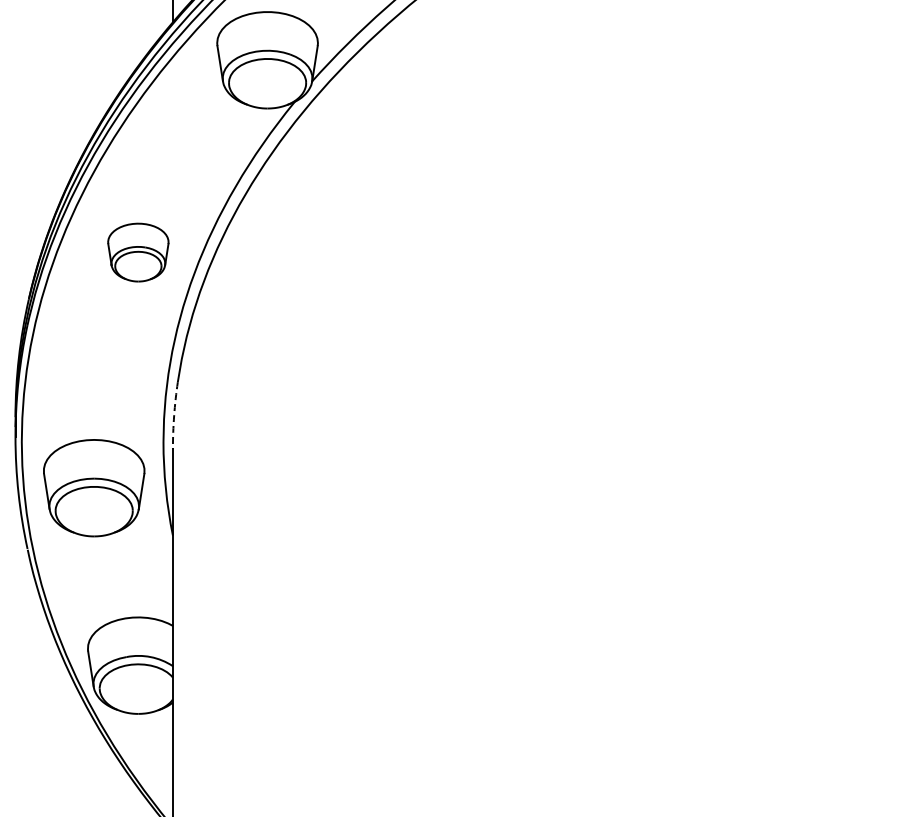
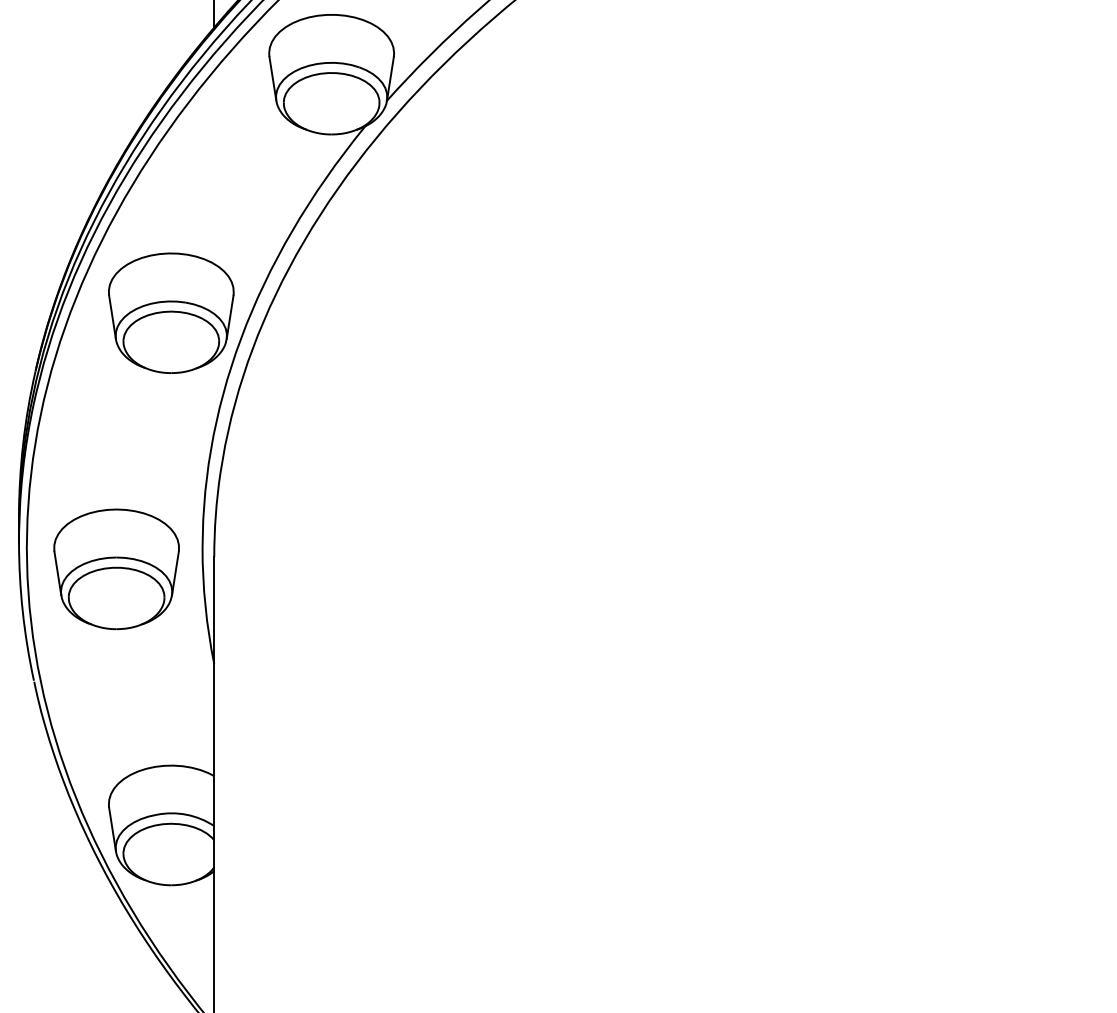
part: (138, 252) -> (171, 313), size x1.67
arc: (174, 415) -> (216, 515), dashed -> solid
part: (94, 488) -> (116, 569), moved

